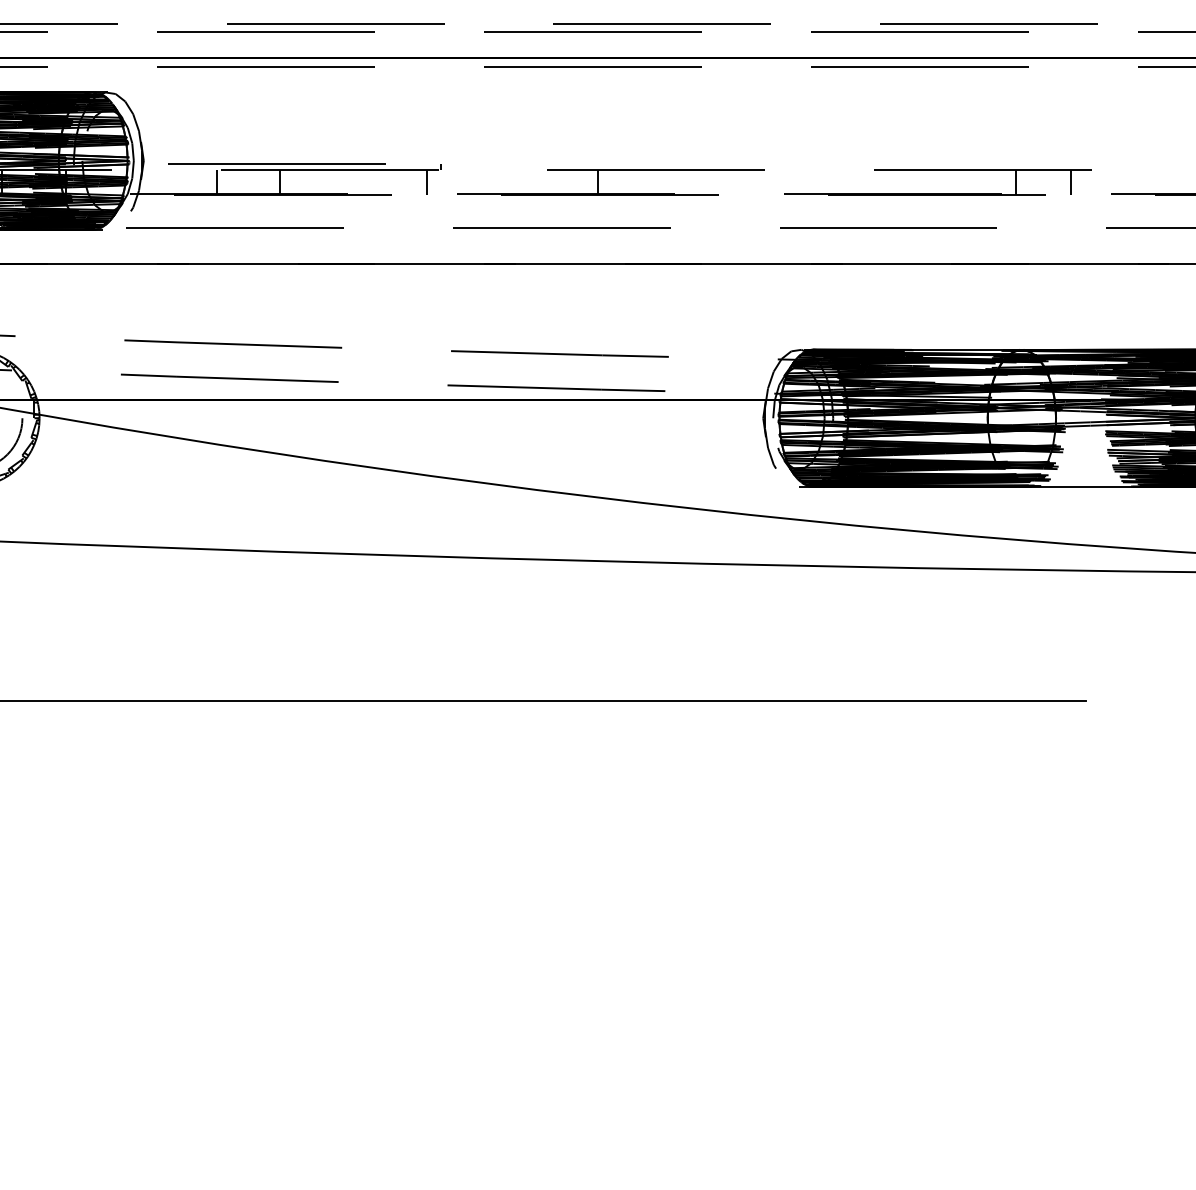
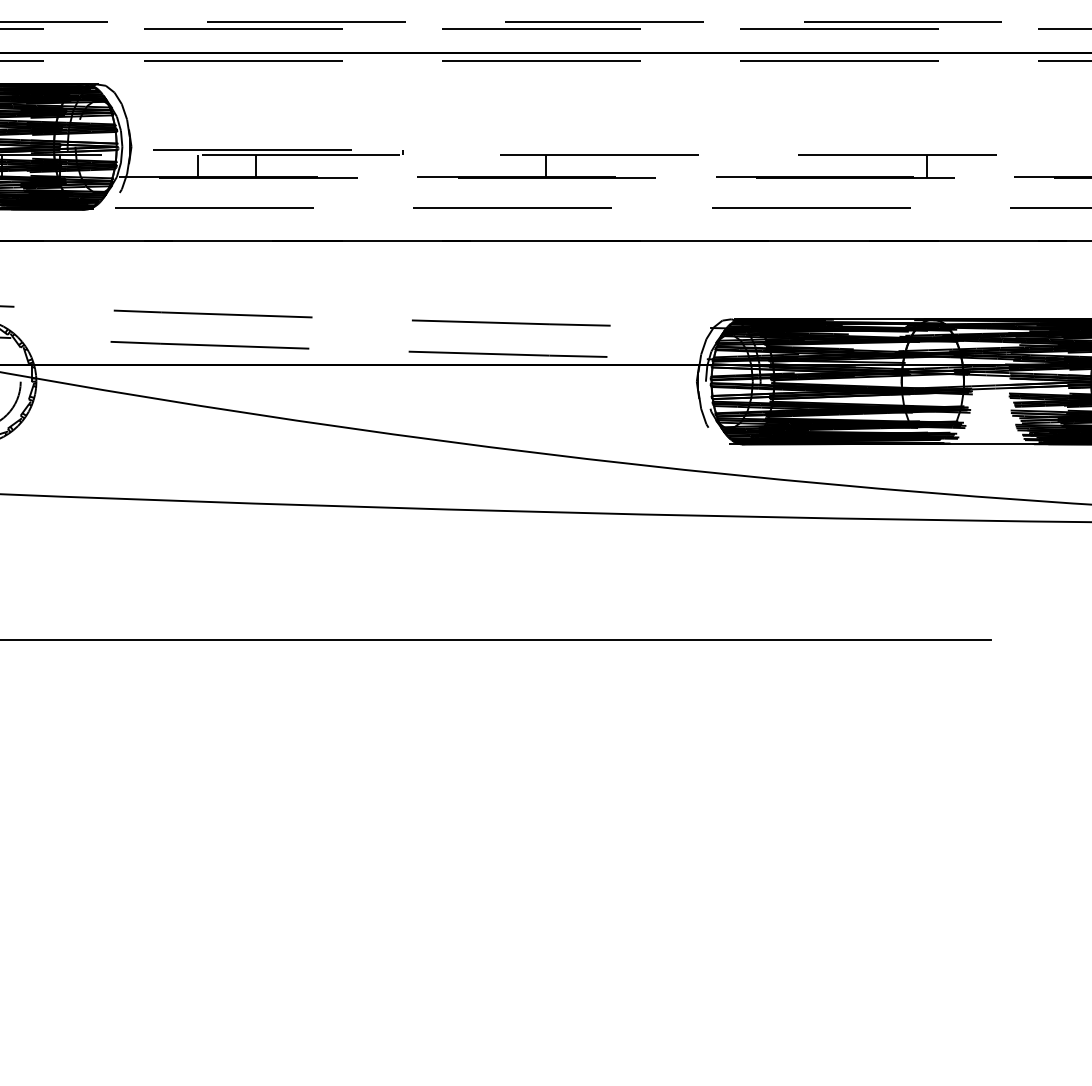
line: (426, 182) -> (389, 166), removed
line: (1070, 182) -> (977, 166), removed

